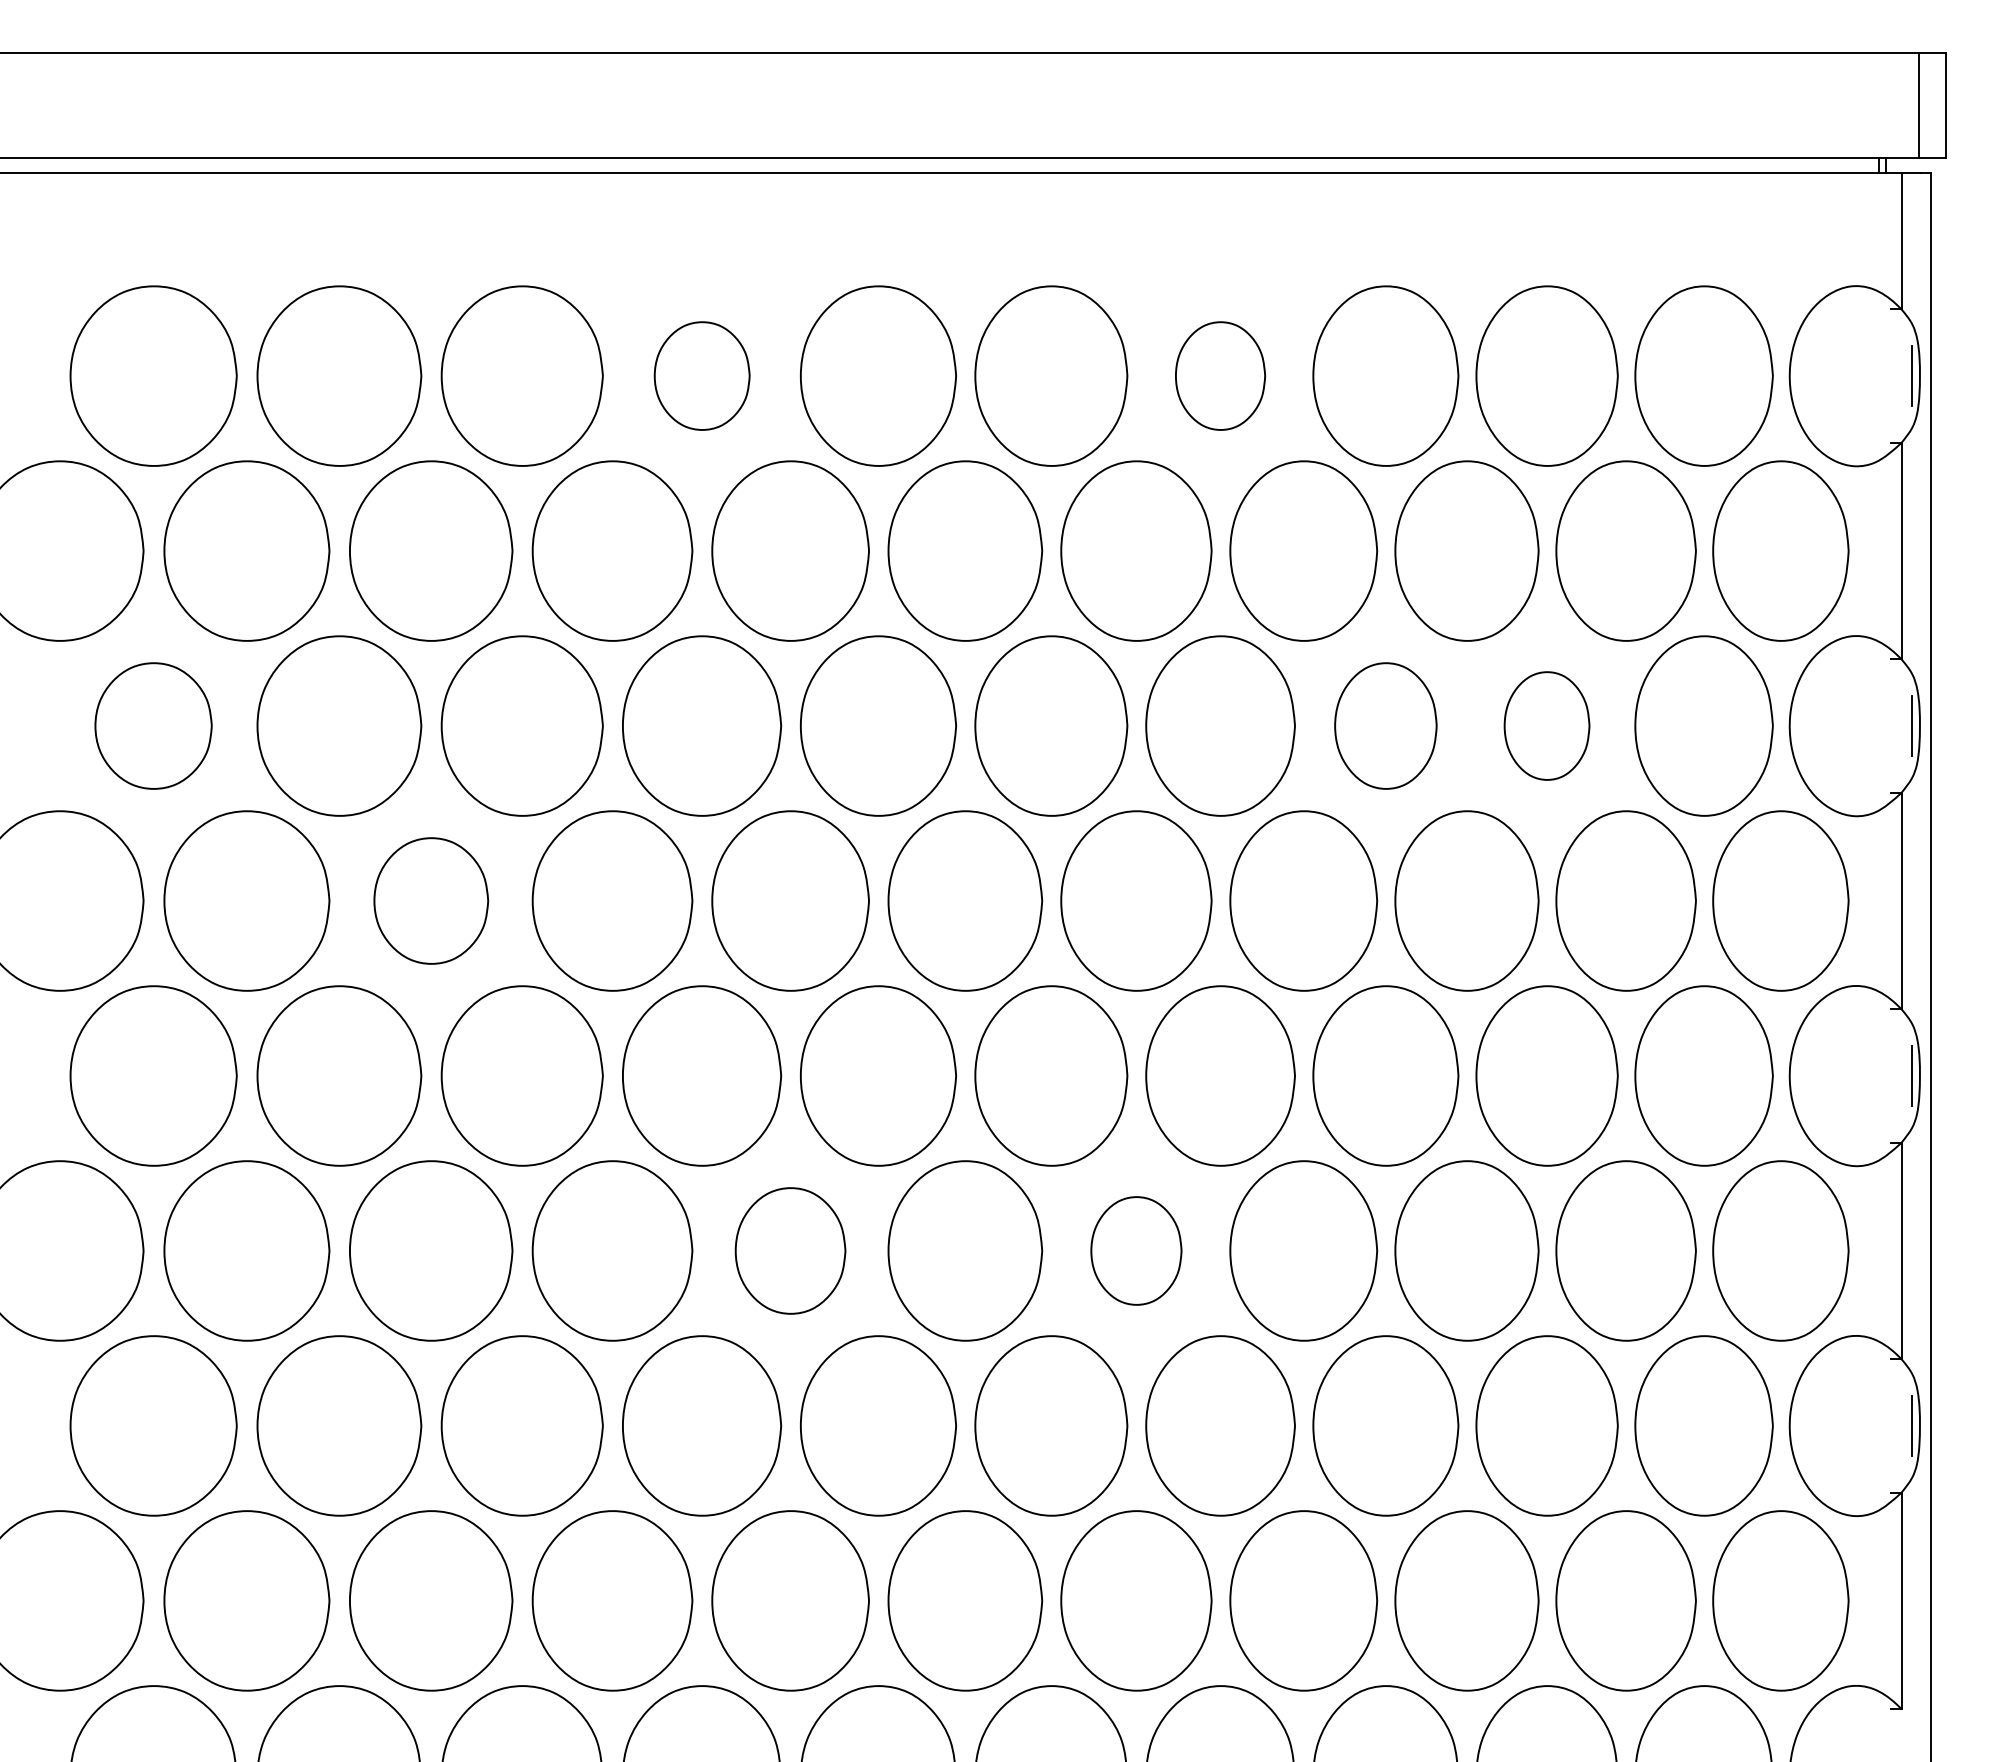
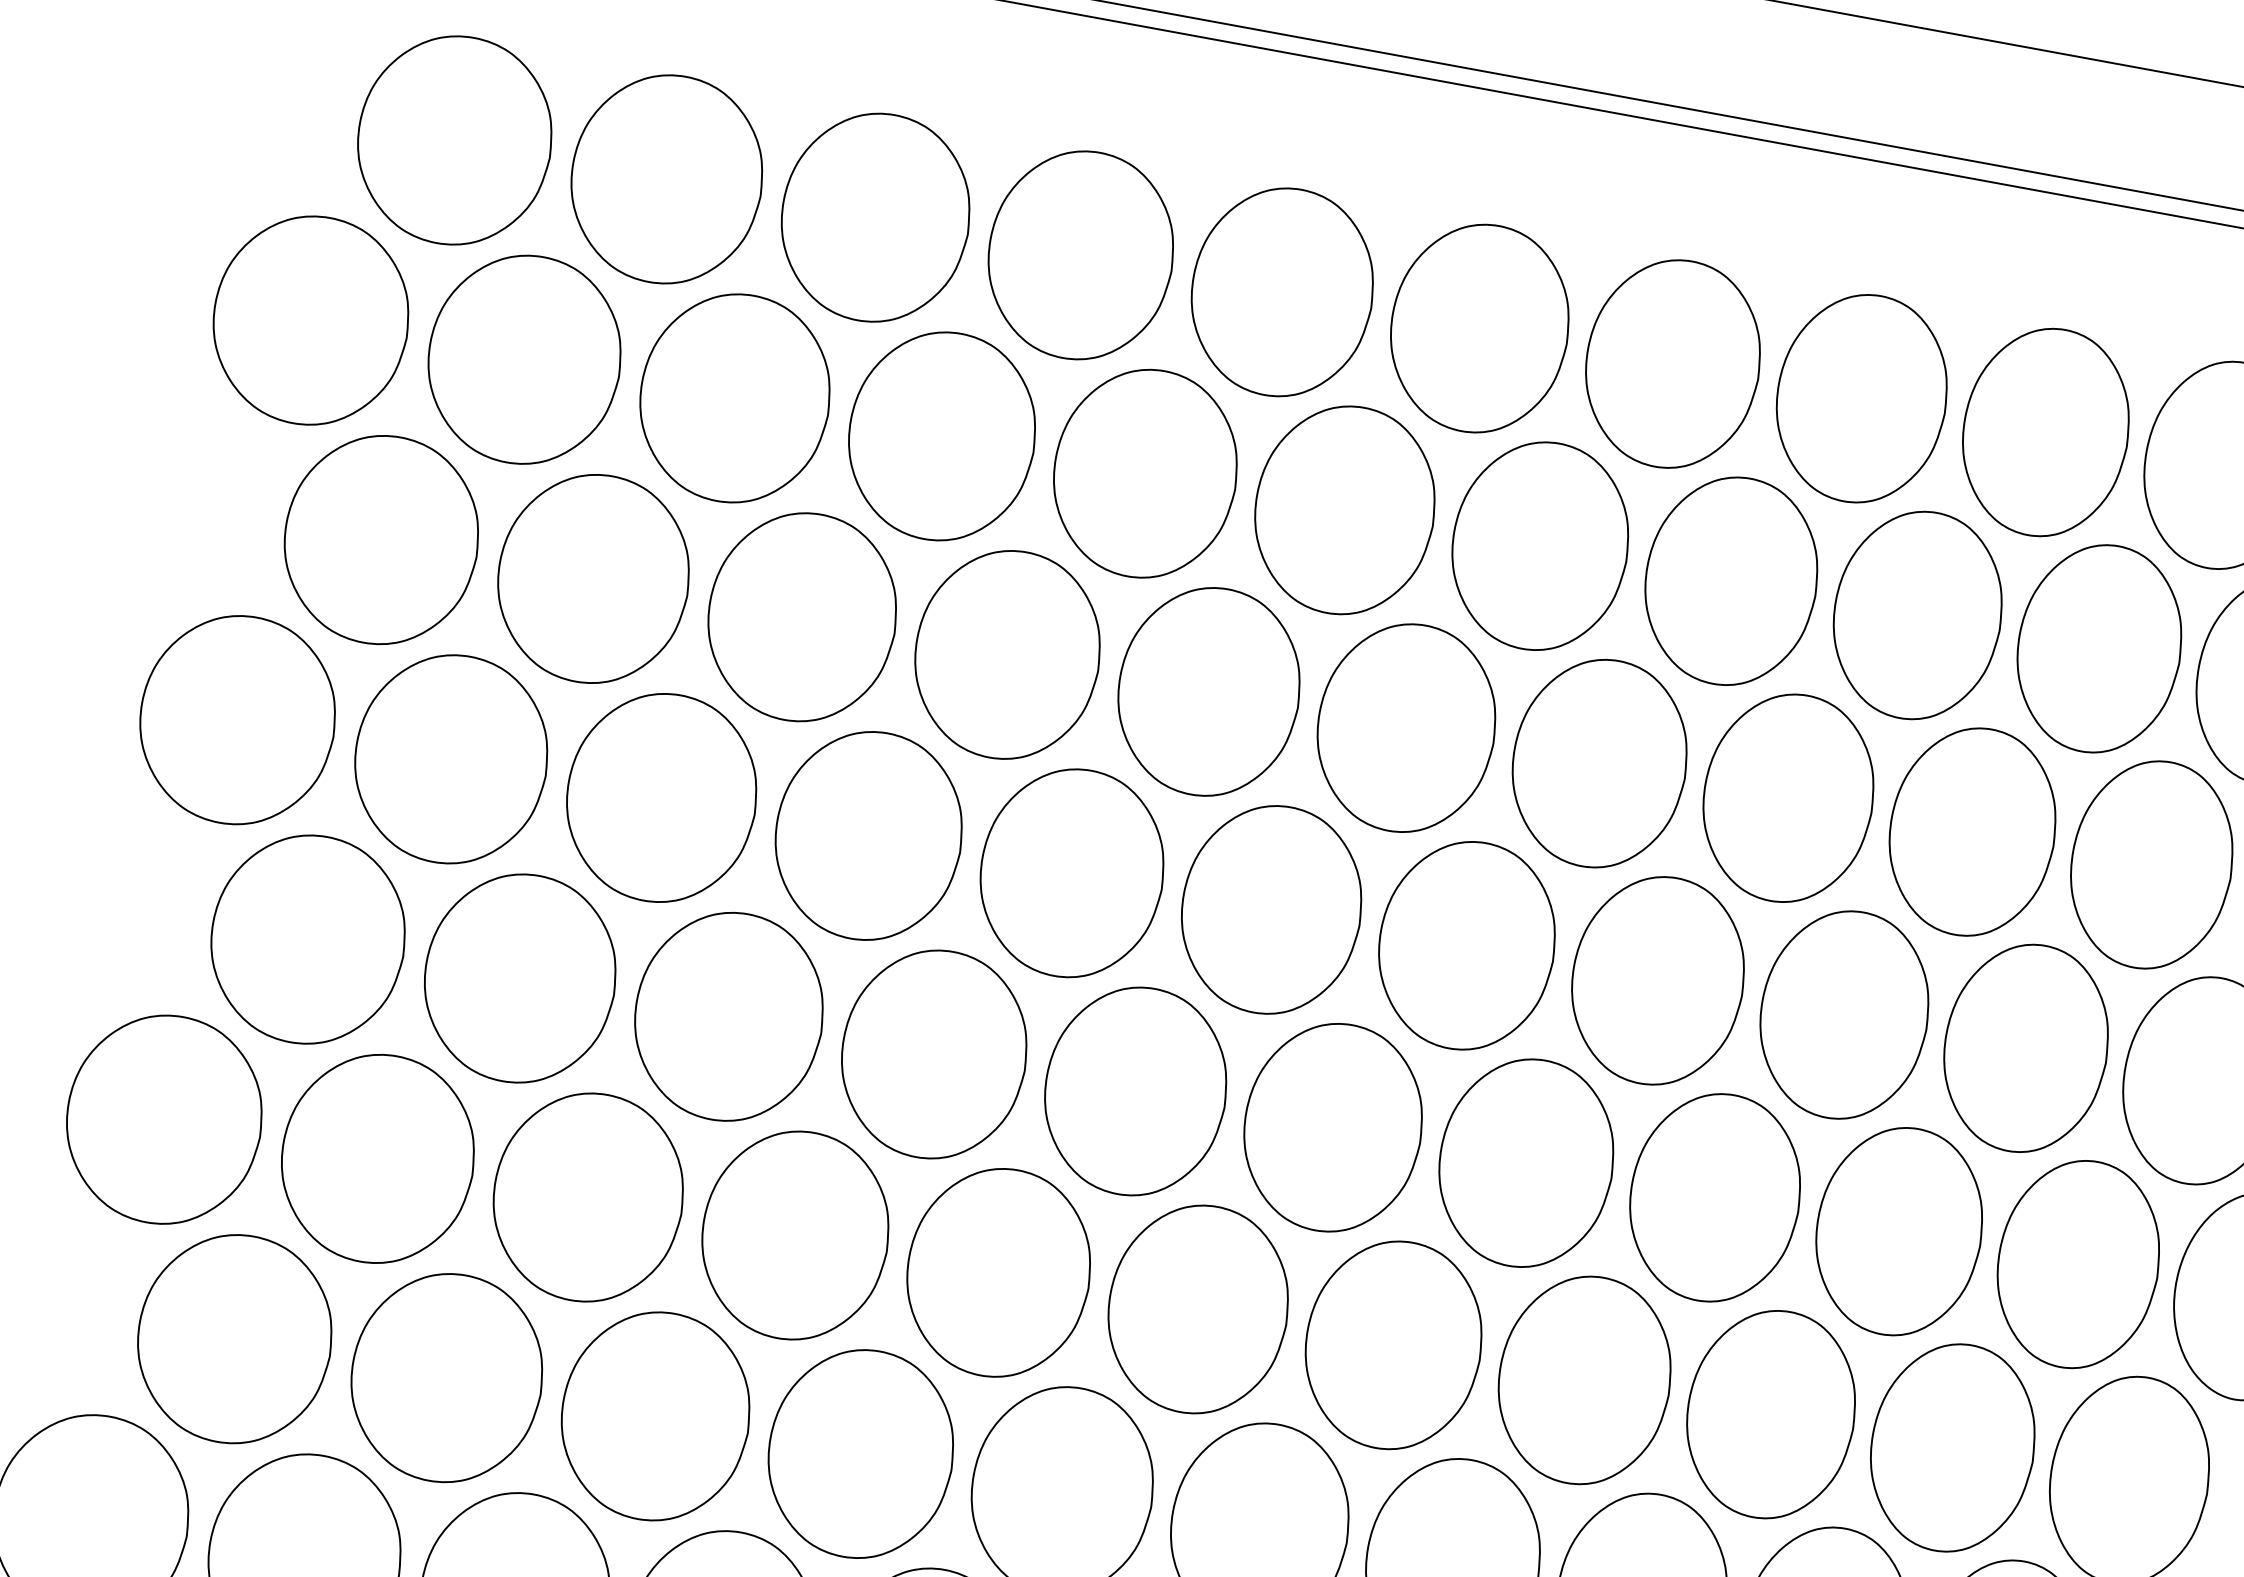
part: (702, 375) -> (1081, 254), size x1.67
part: (1220, 375) -> (1673, 363), size x1.67
part: (153, 725) -> (381, 539), size x1.43
part: (1385, 725) -> (1788, 797), size x1.43
part: (1546, 725) -> (1972, 831), size x1.67
part: (431, 900) -> (662, 797), size x1.43
part: (790, 1250) -> (998, 1272), size x1.43
part: (1136, 1250) -> (1393, 1344), size x1.67

